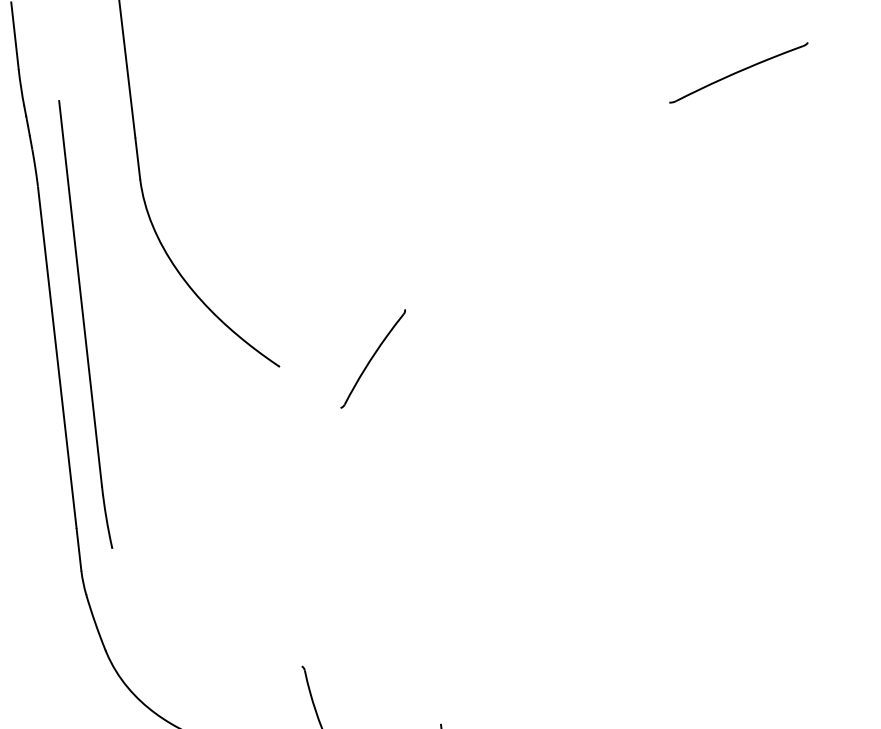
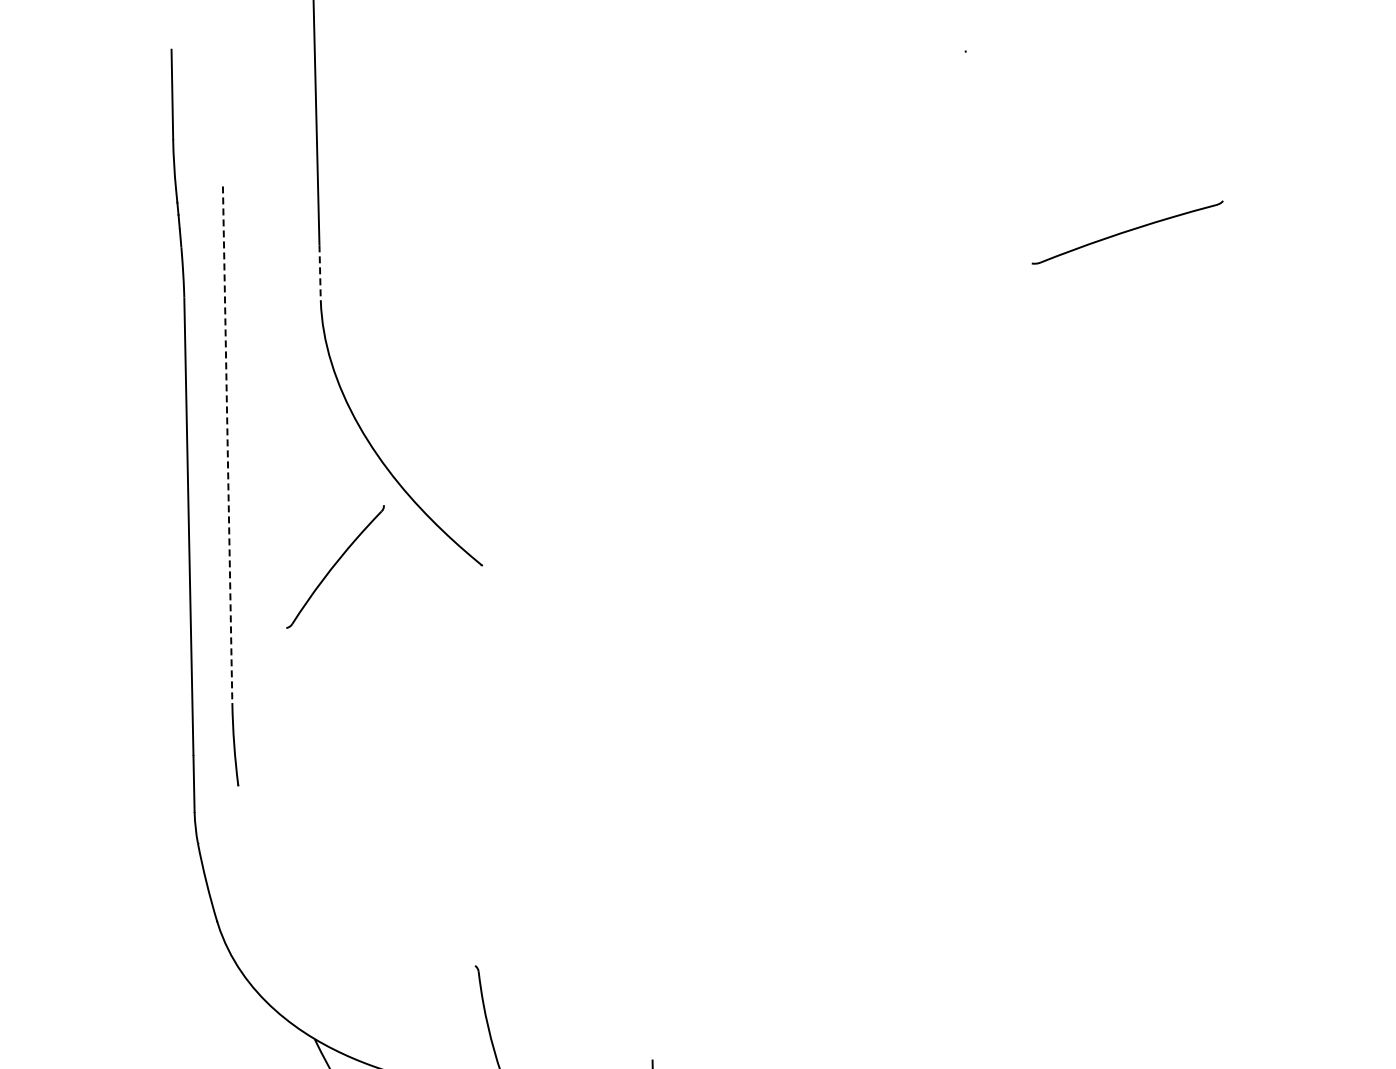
line: (138, 159) -> (320, 273), solid -> dashed
line: (80, 294) -> (227, 445), solid -> dashed
part: (373, 358) -> (335, 566), moved

